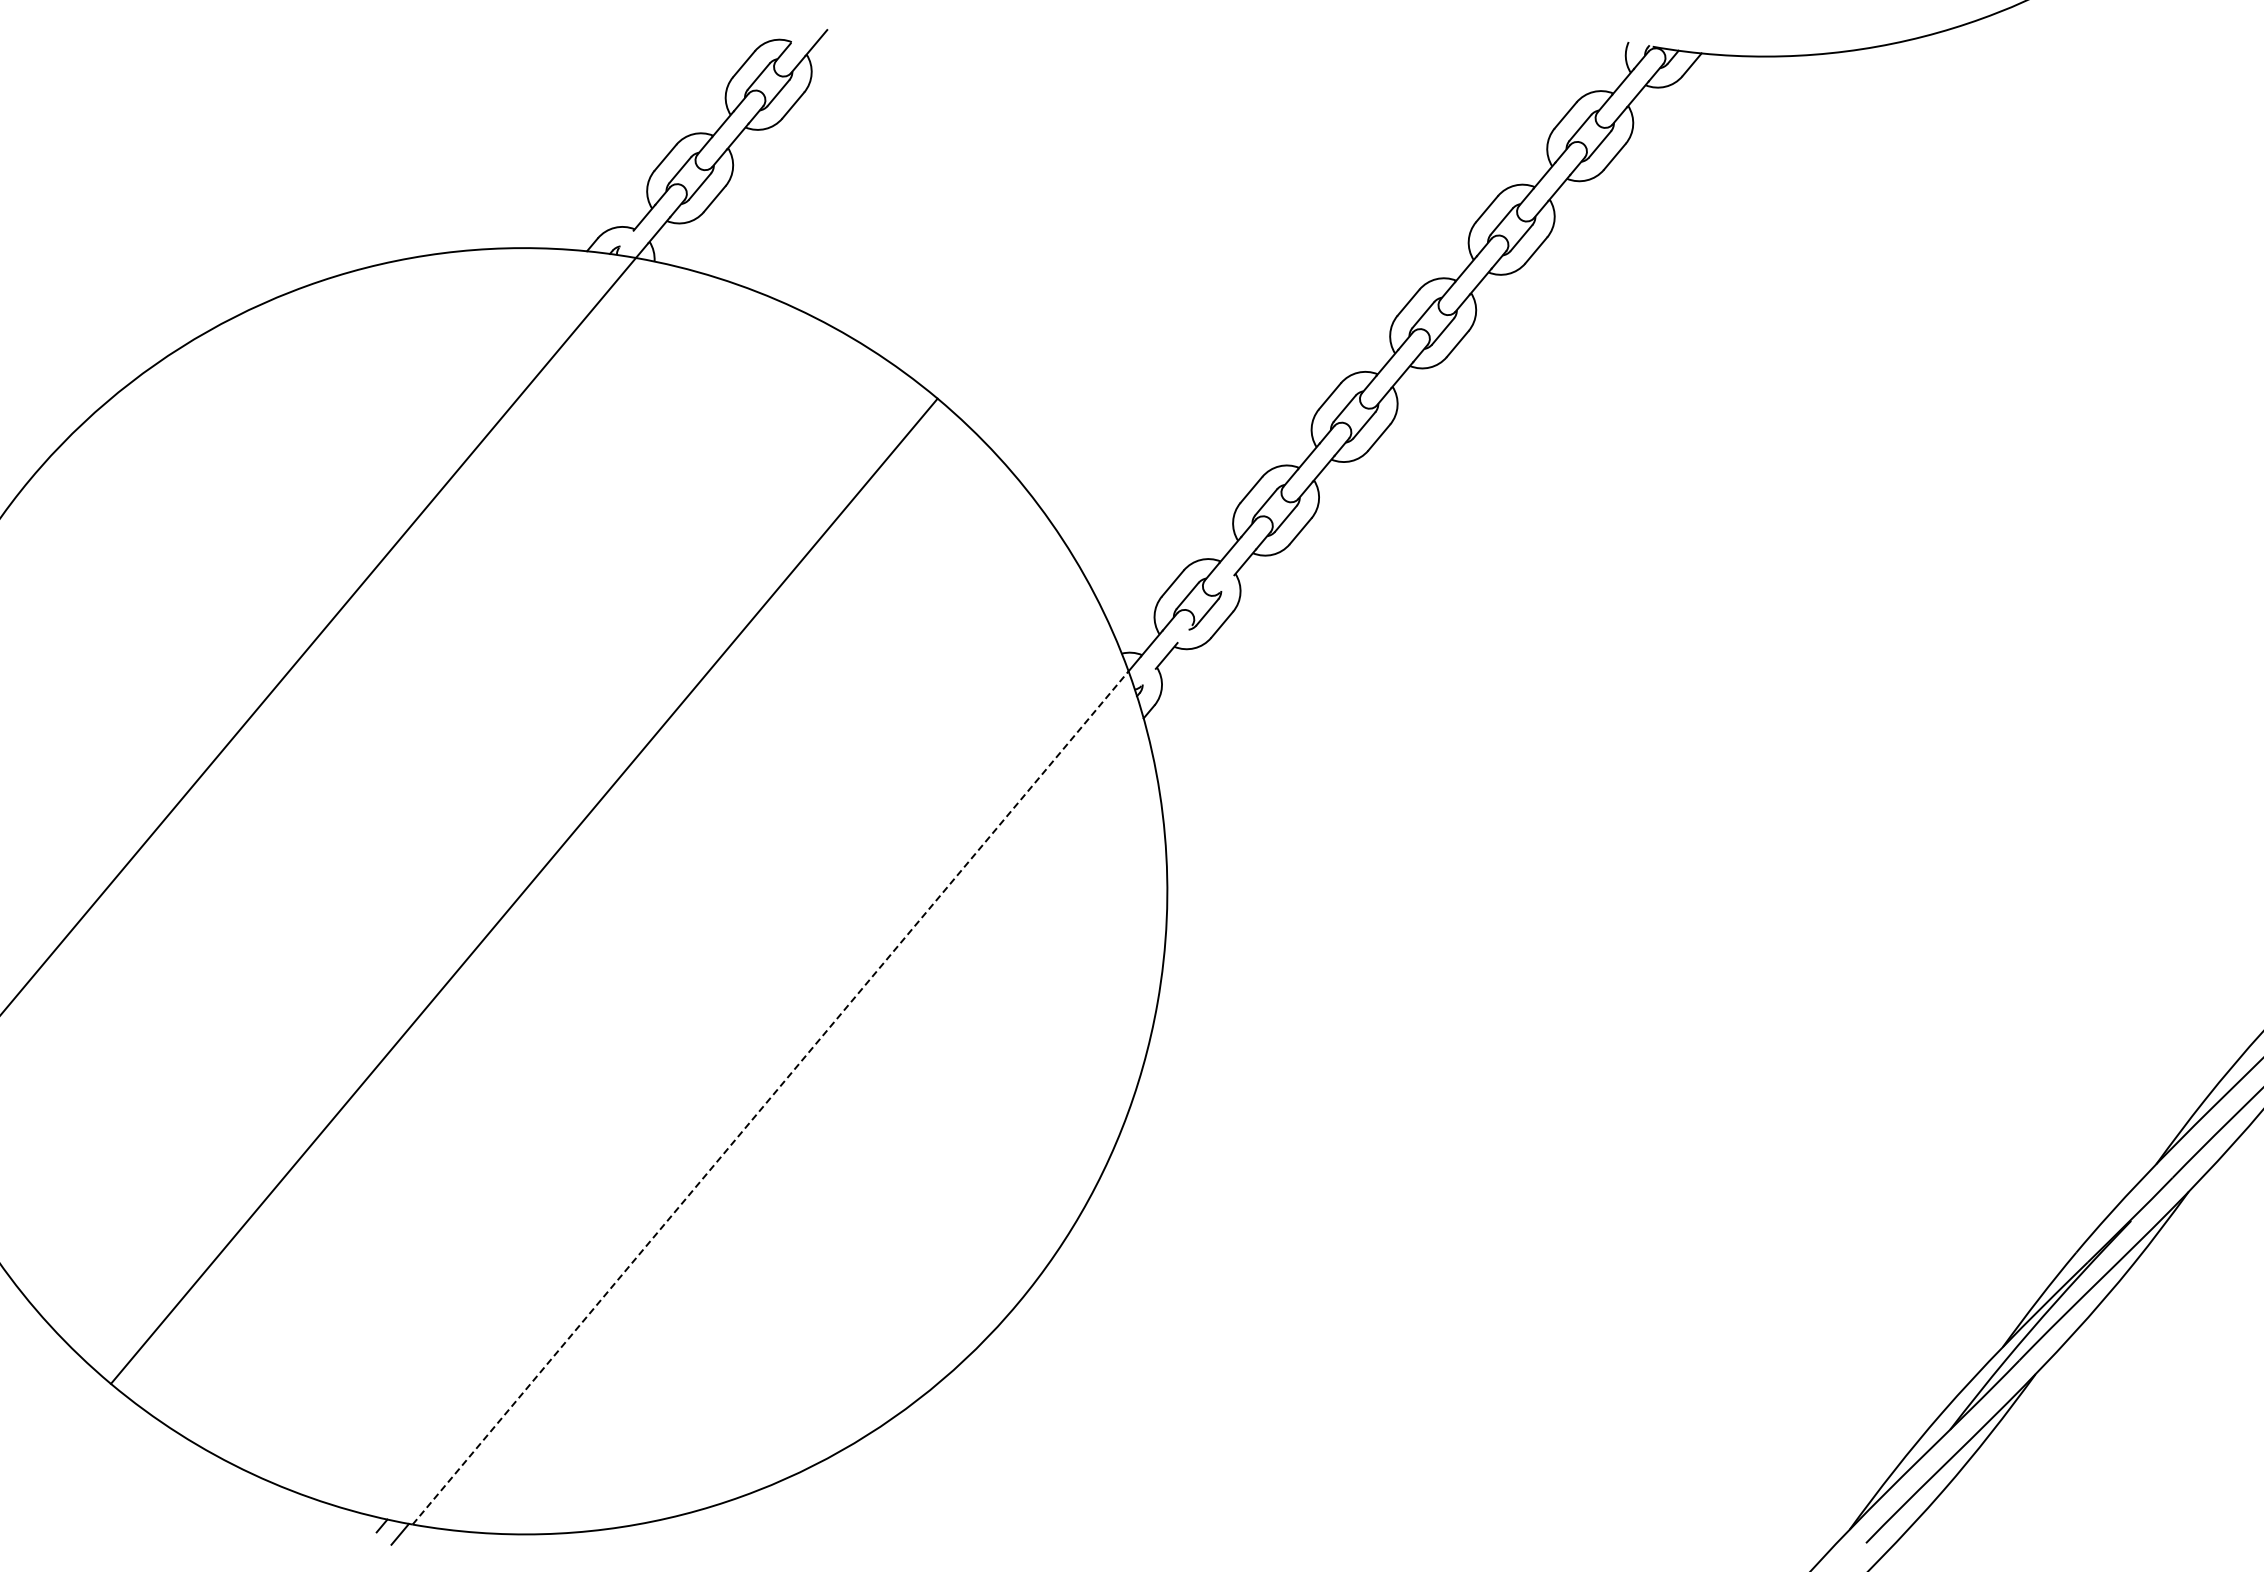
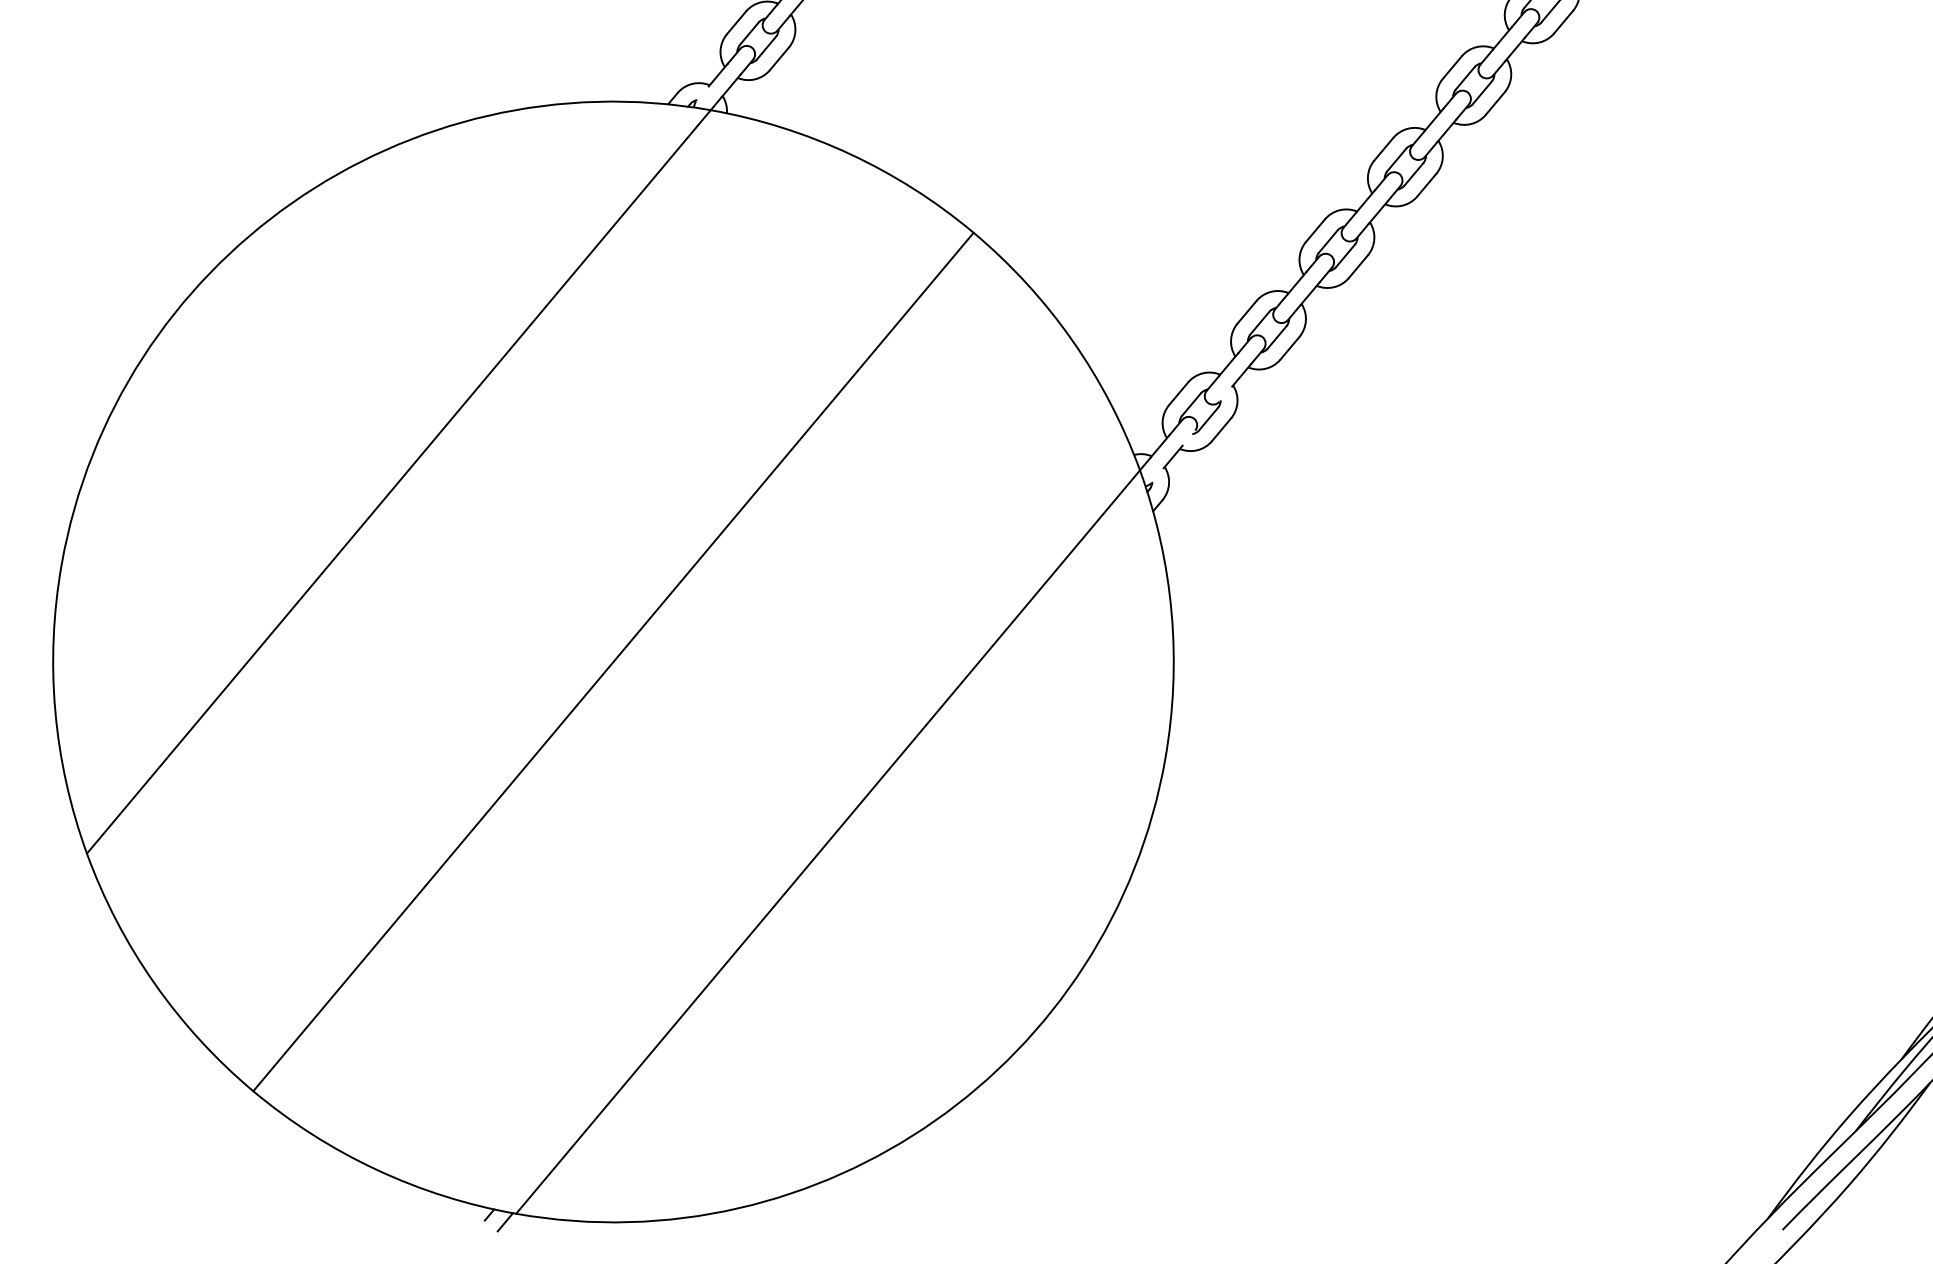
line: (770, 1097) -> (827, 841), dashed -> solid

